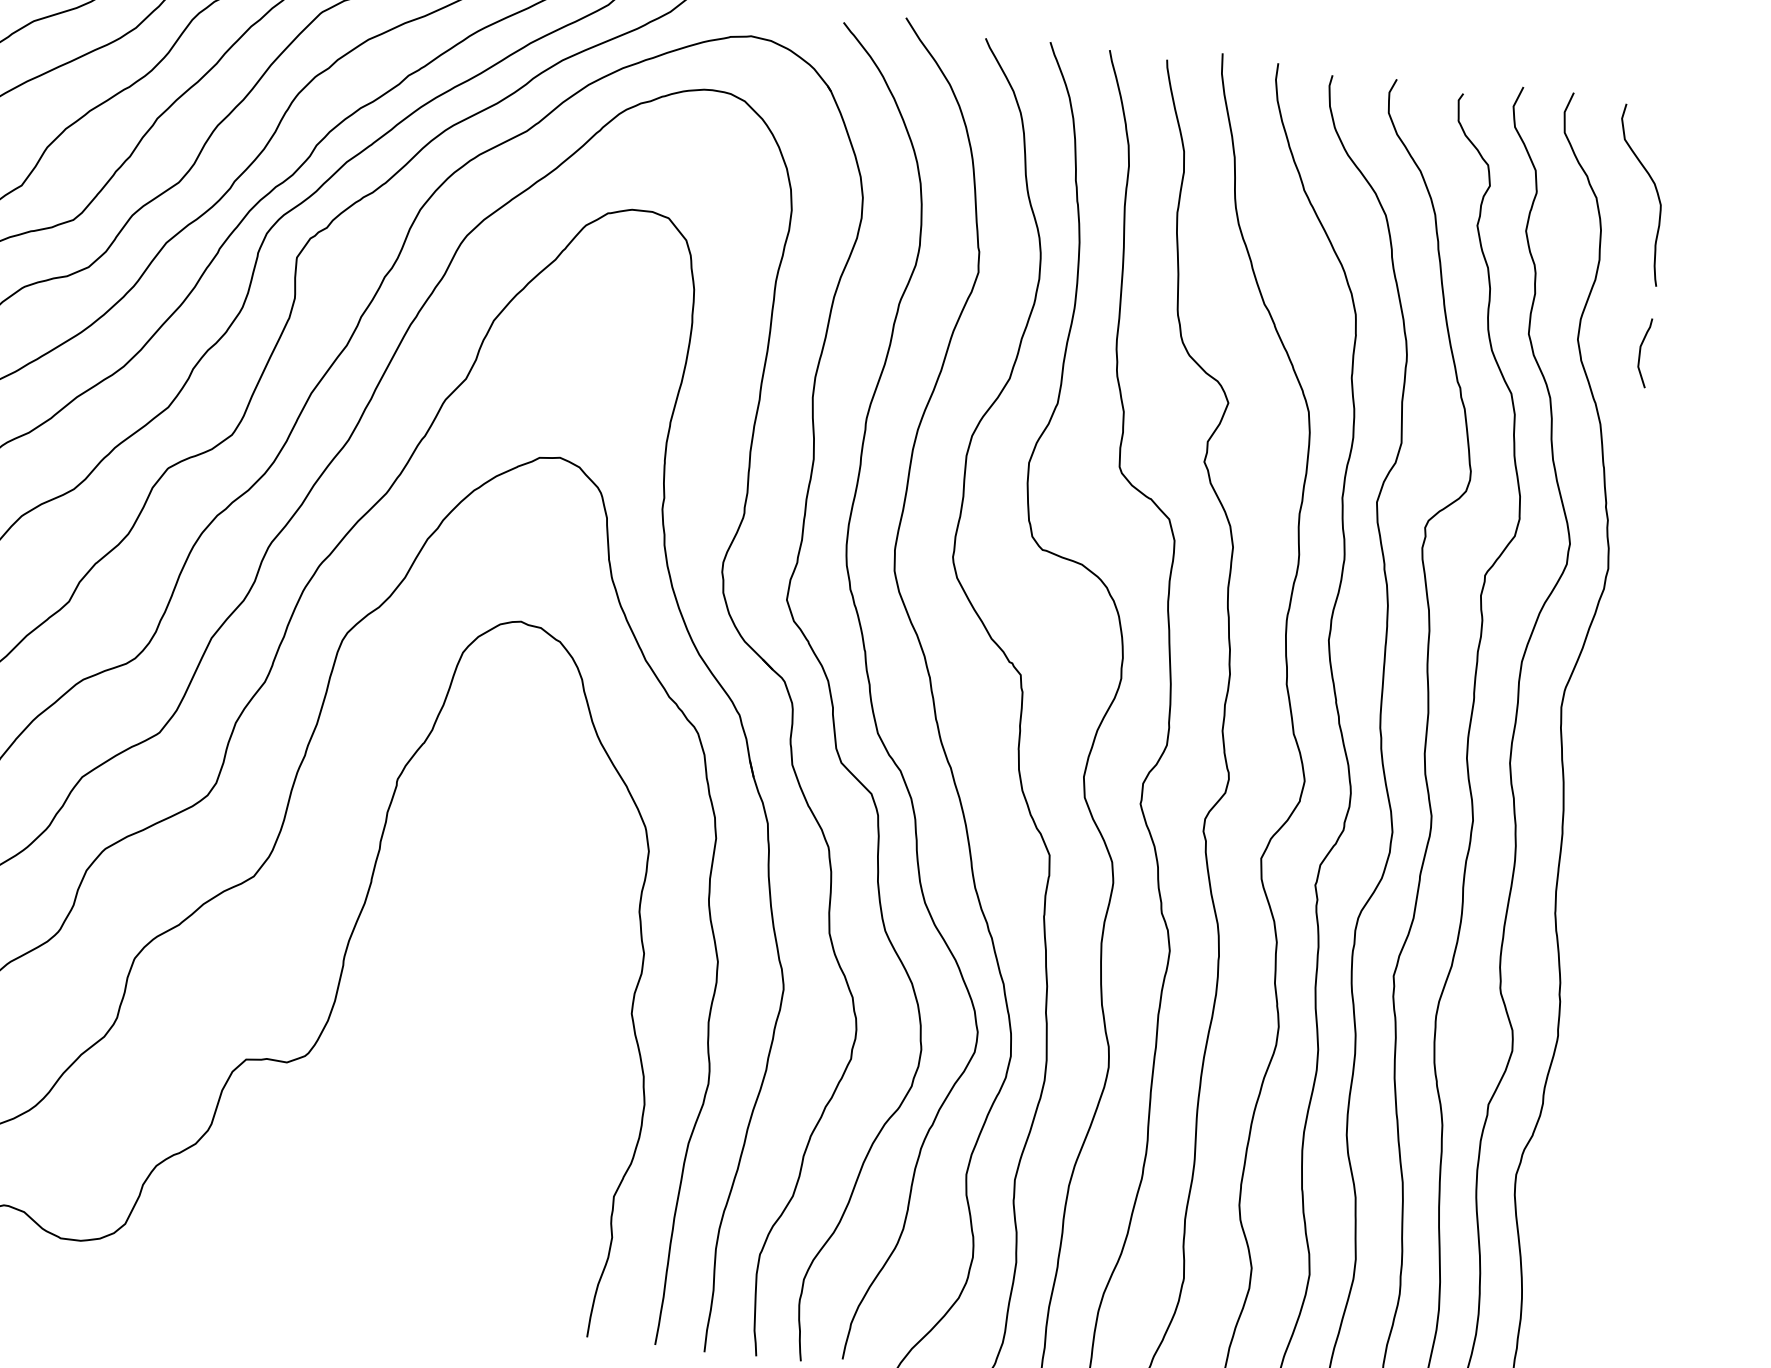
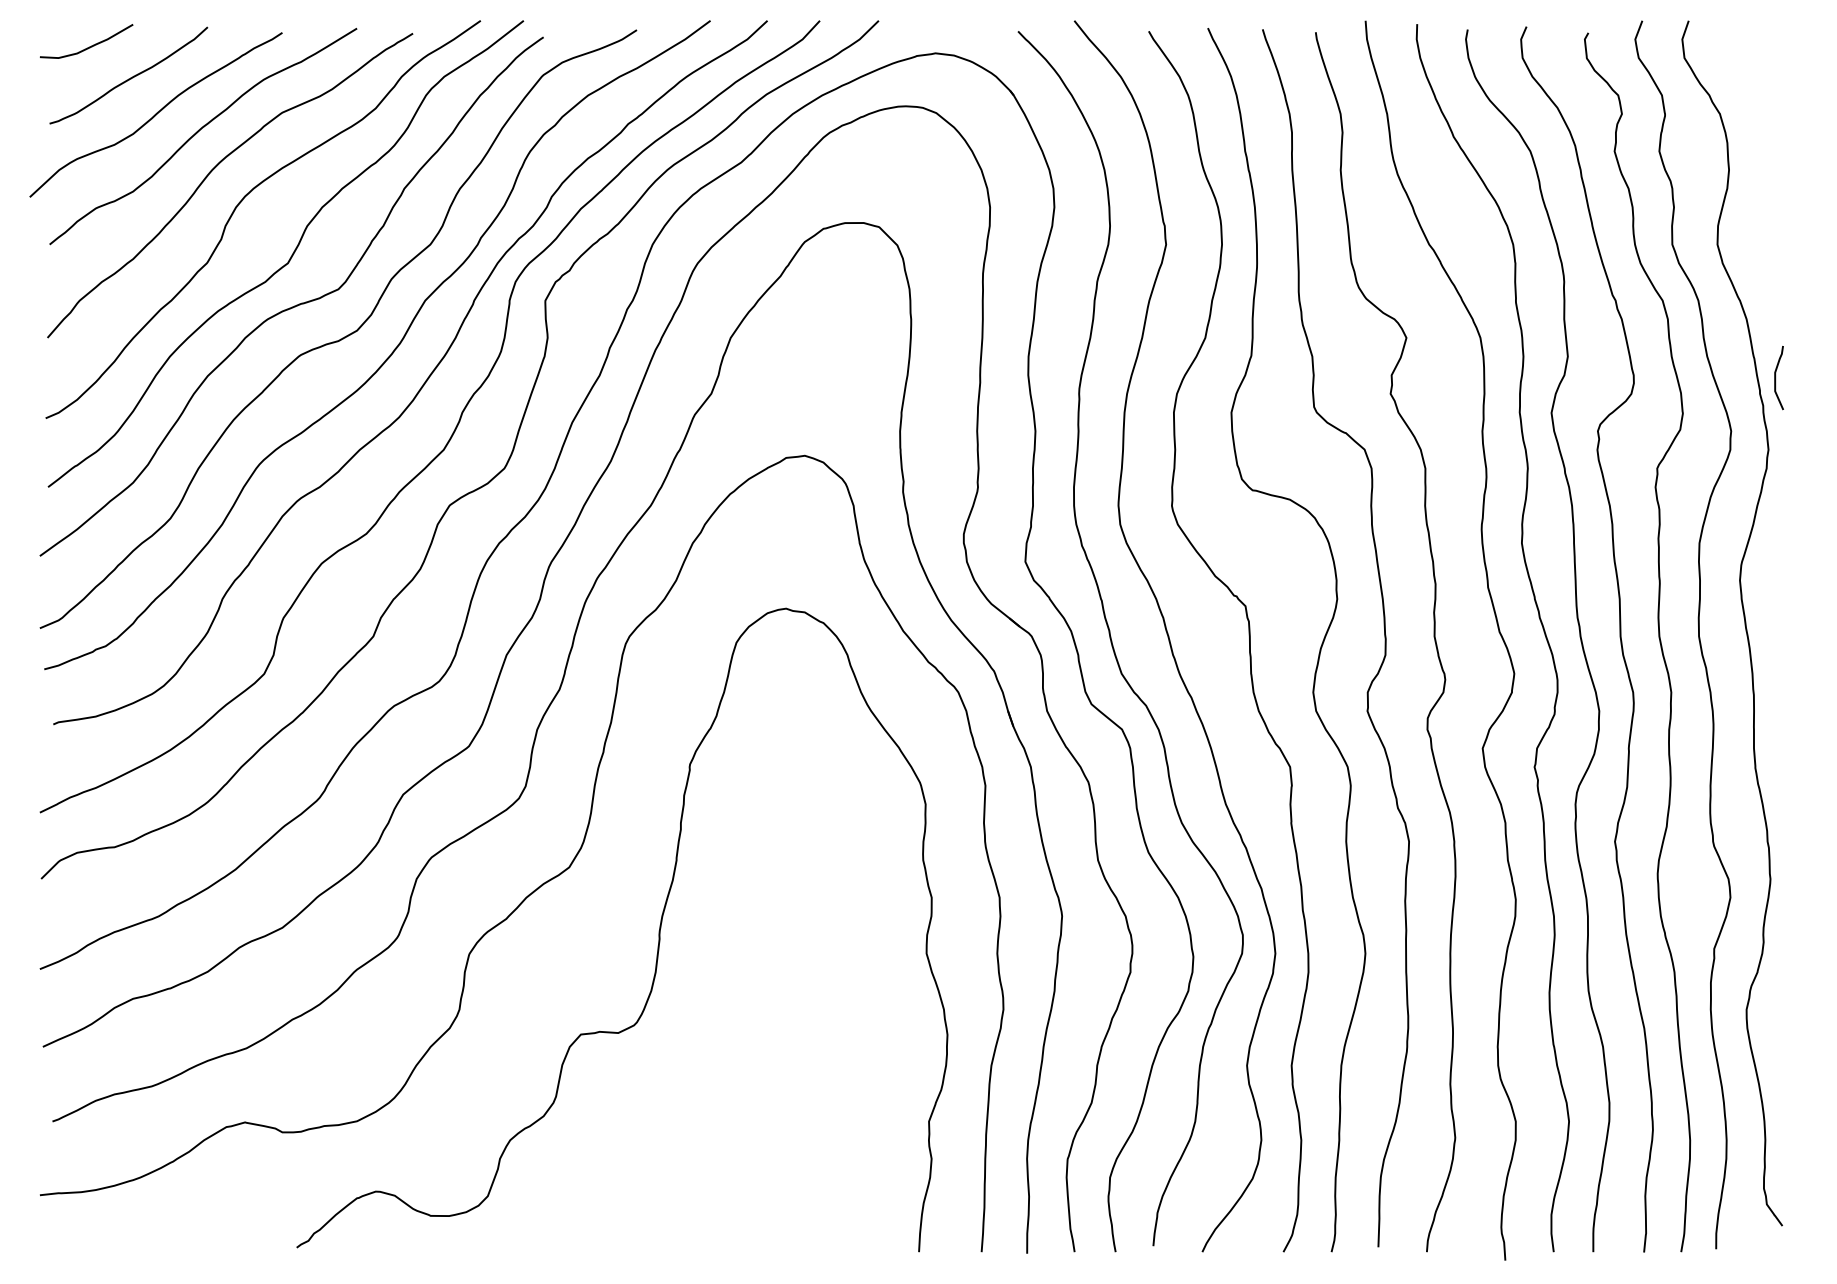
curve: (1655, 189) -> (1772, 100), removed
curve: (1641, 353) -> (1776, 378), moved

